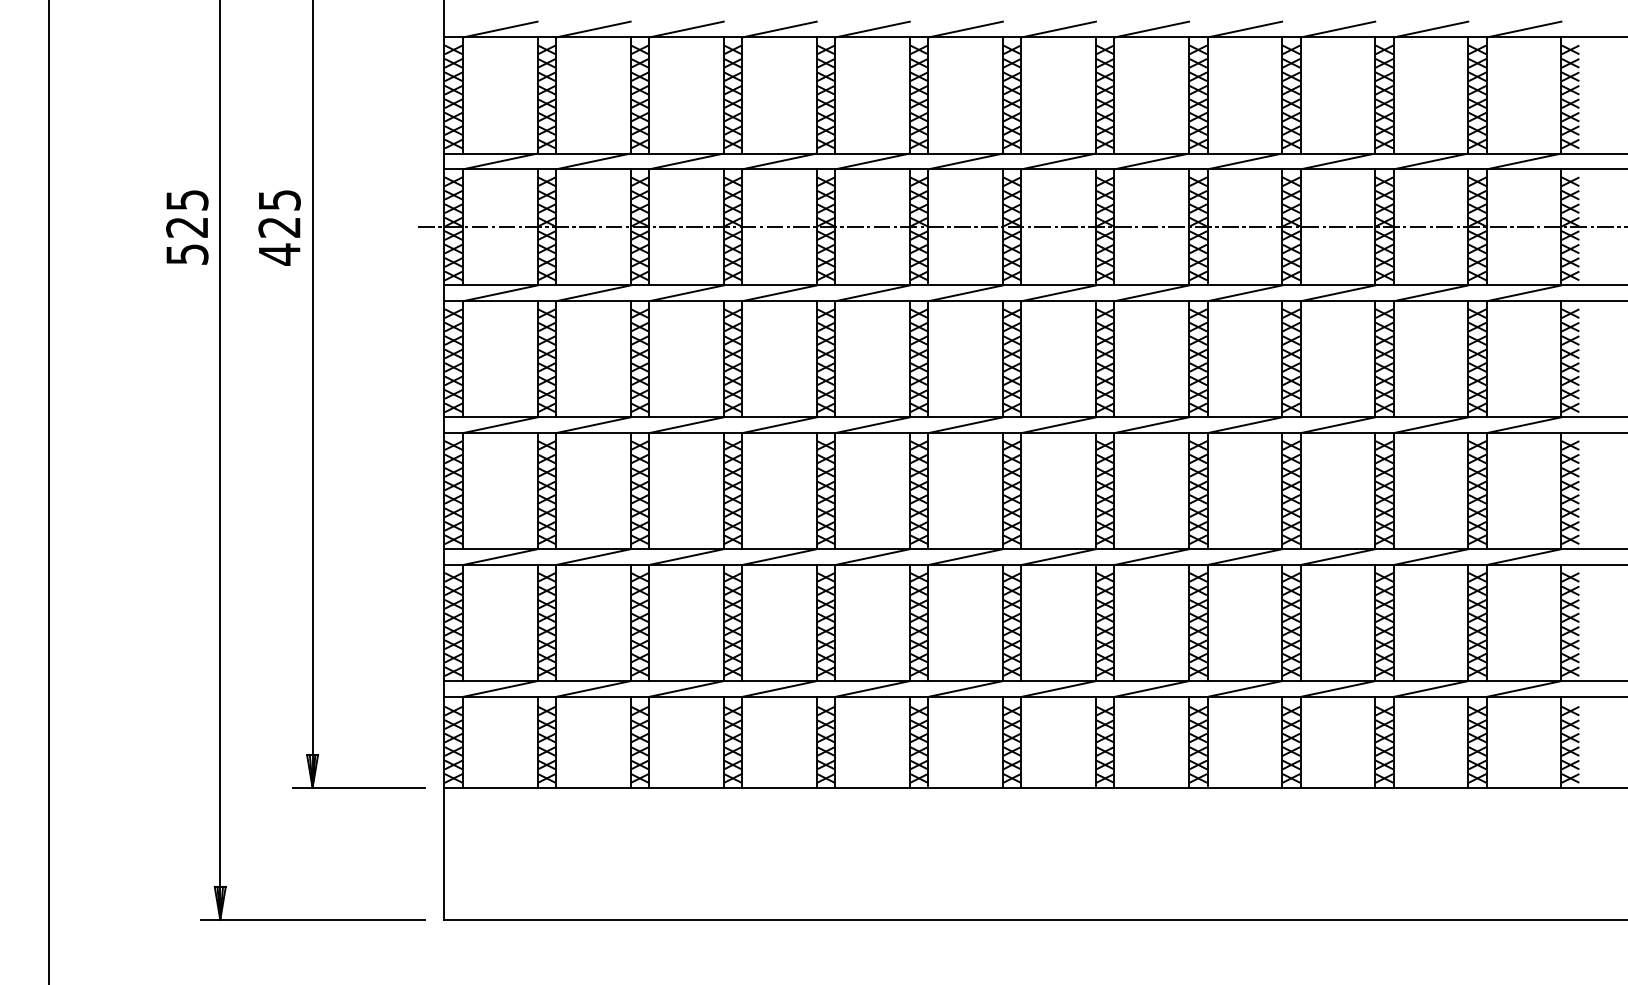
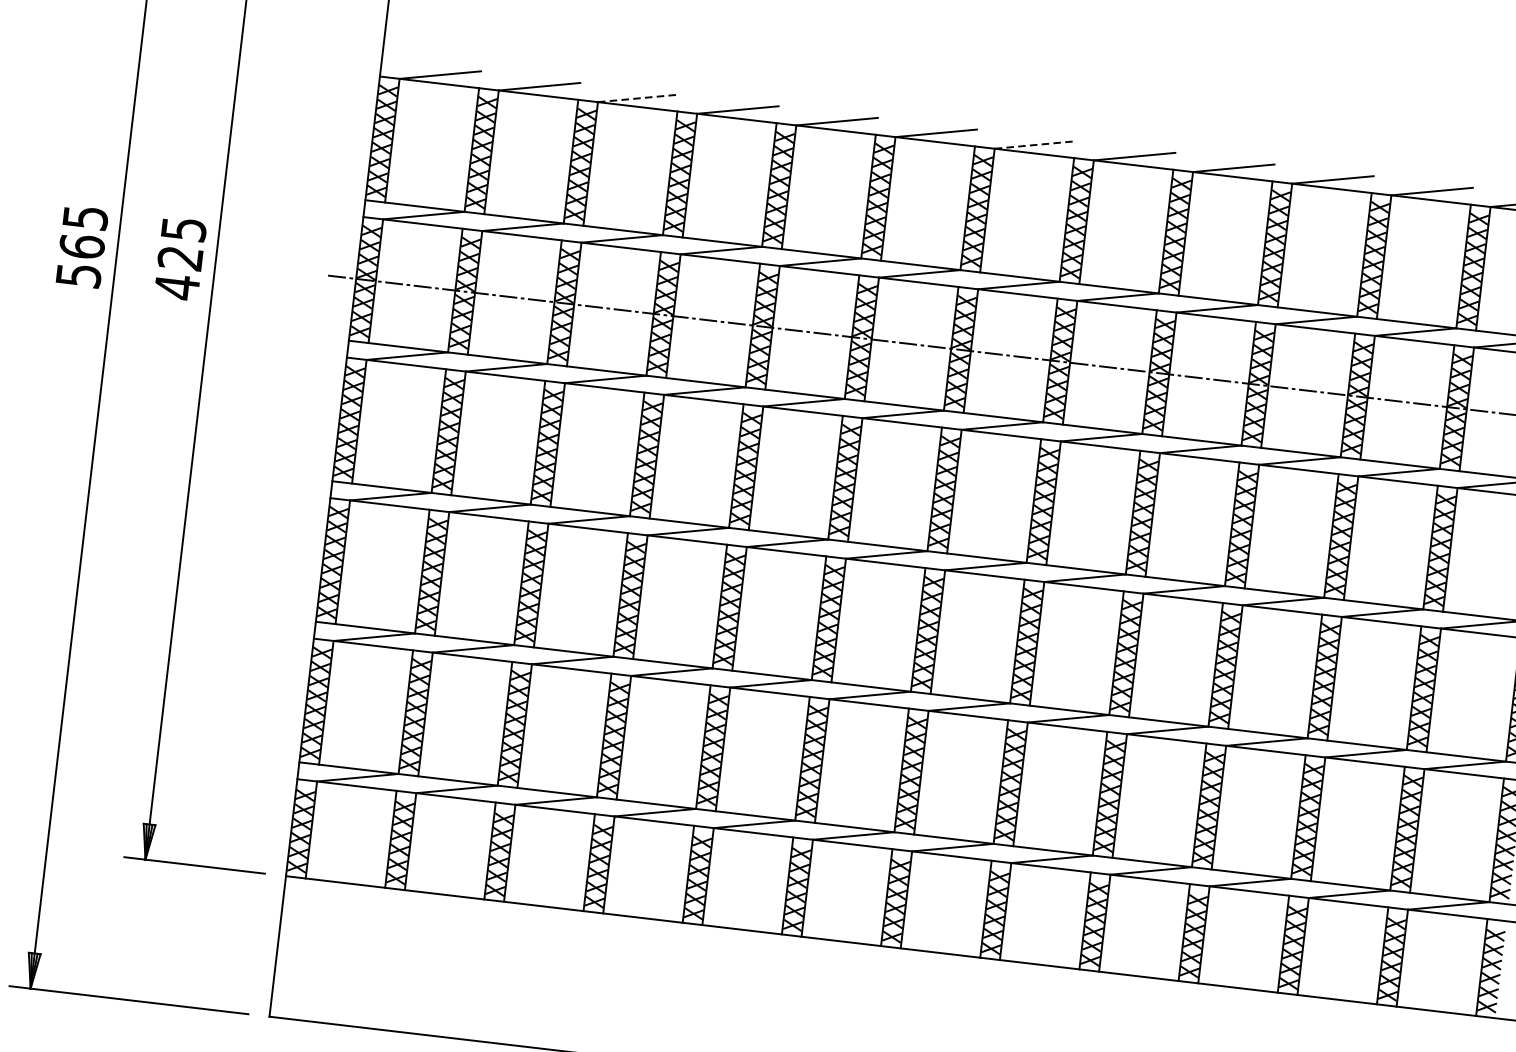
line: (686, 29) -> (638, 98), solid -> dashed
line: (1059, 29) -> (1036, 145), solid -> dashed
text: (187, 226) -> (82, 245), 525 -> 565

